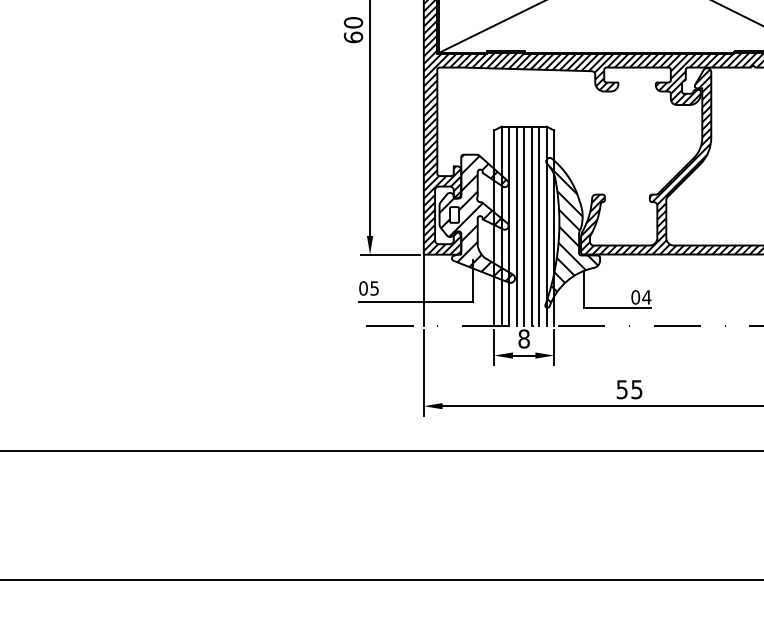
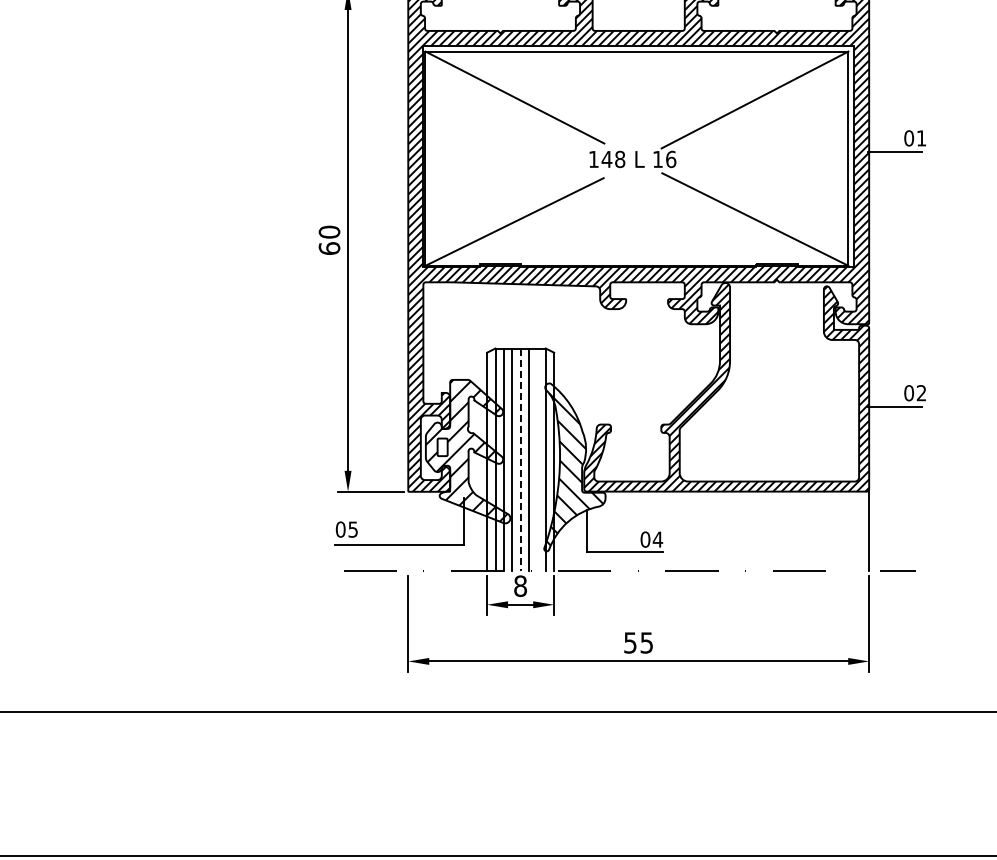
line: (539, 225) -> (537, 459), removed
line: (524, 226) -> (520, 460), solid -> dashed
line: (424, 289) -> (408, 530), removed

